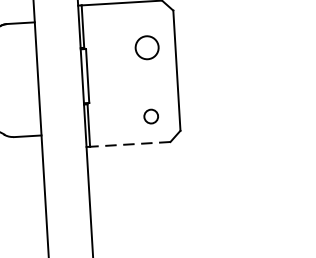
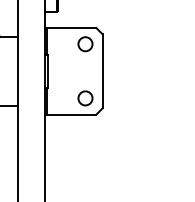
circle: (147, 48) -> (85, 44), moved
circle: (151, 116) -> (85, 98), size x1.67
line: (129, 144) -> (71, 114), dashed -> solid

